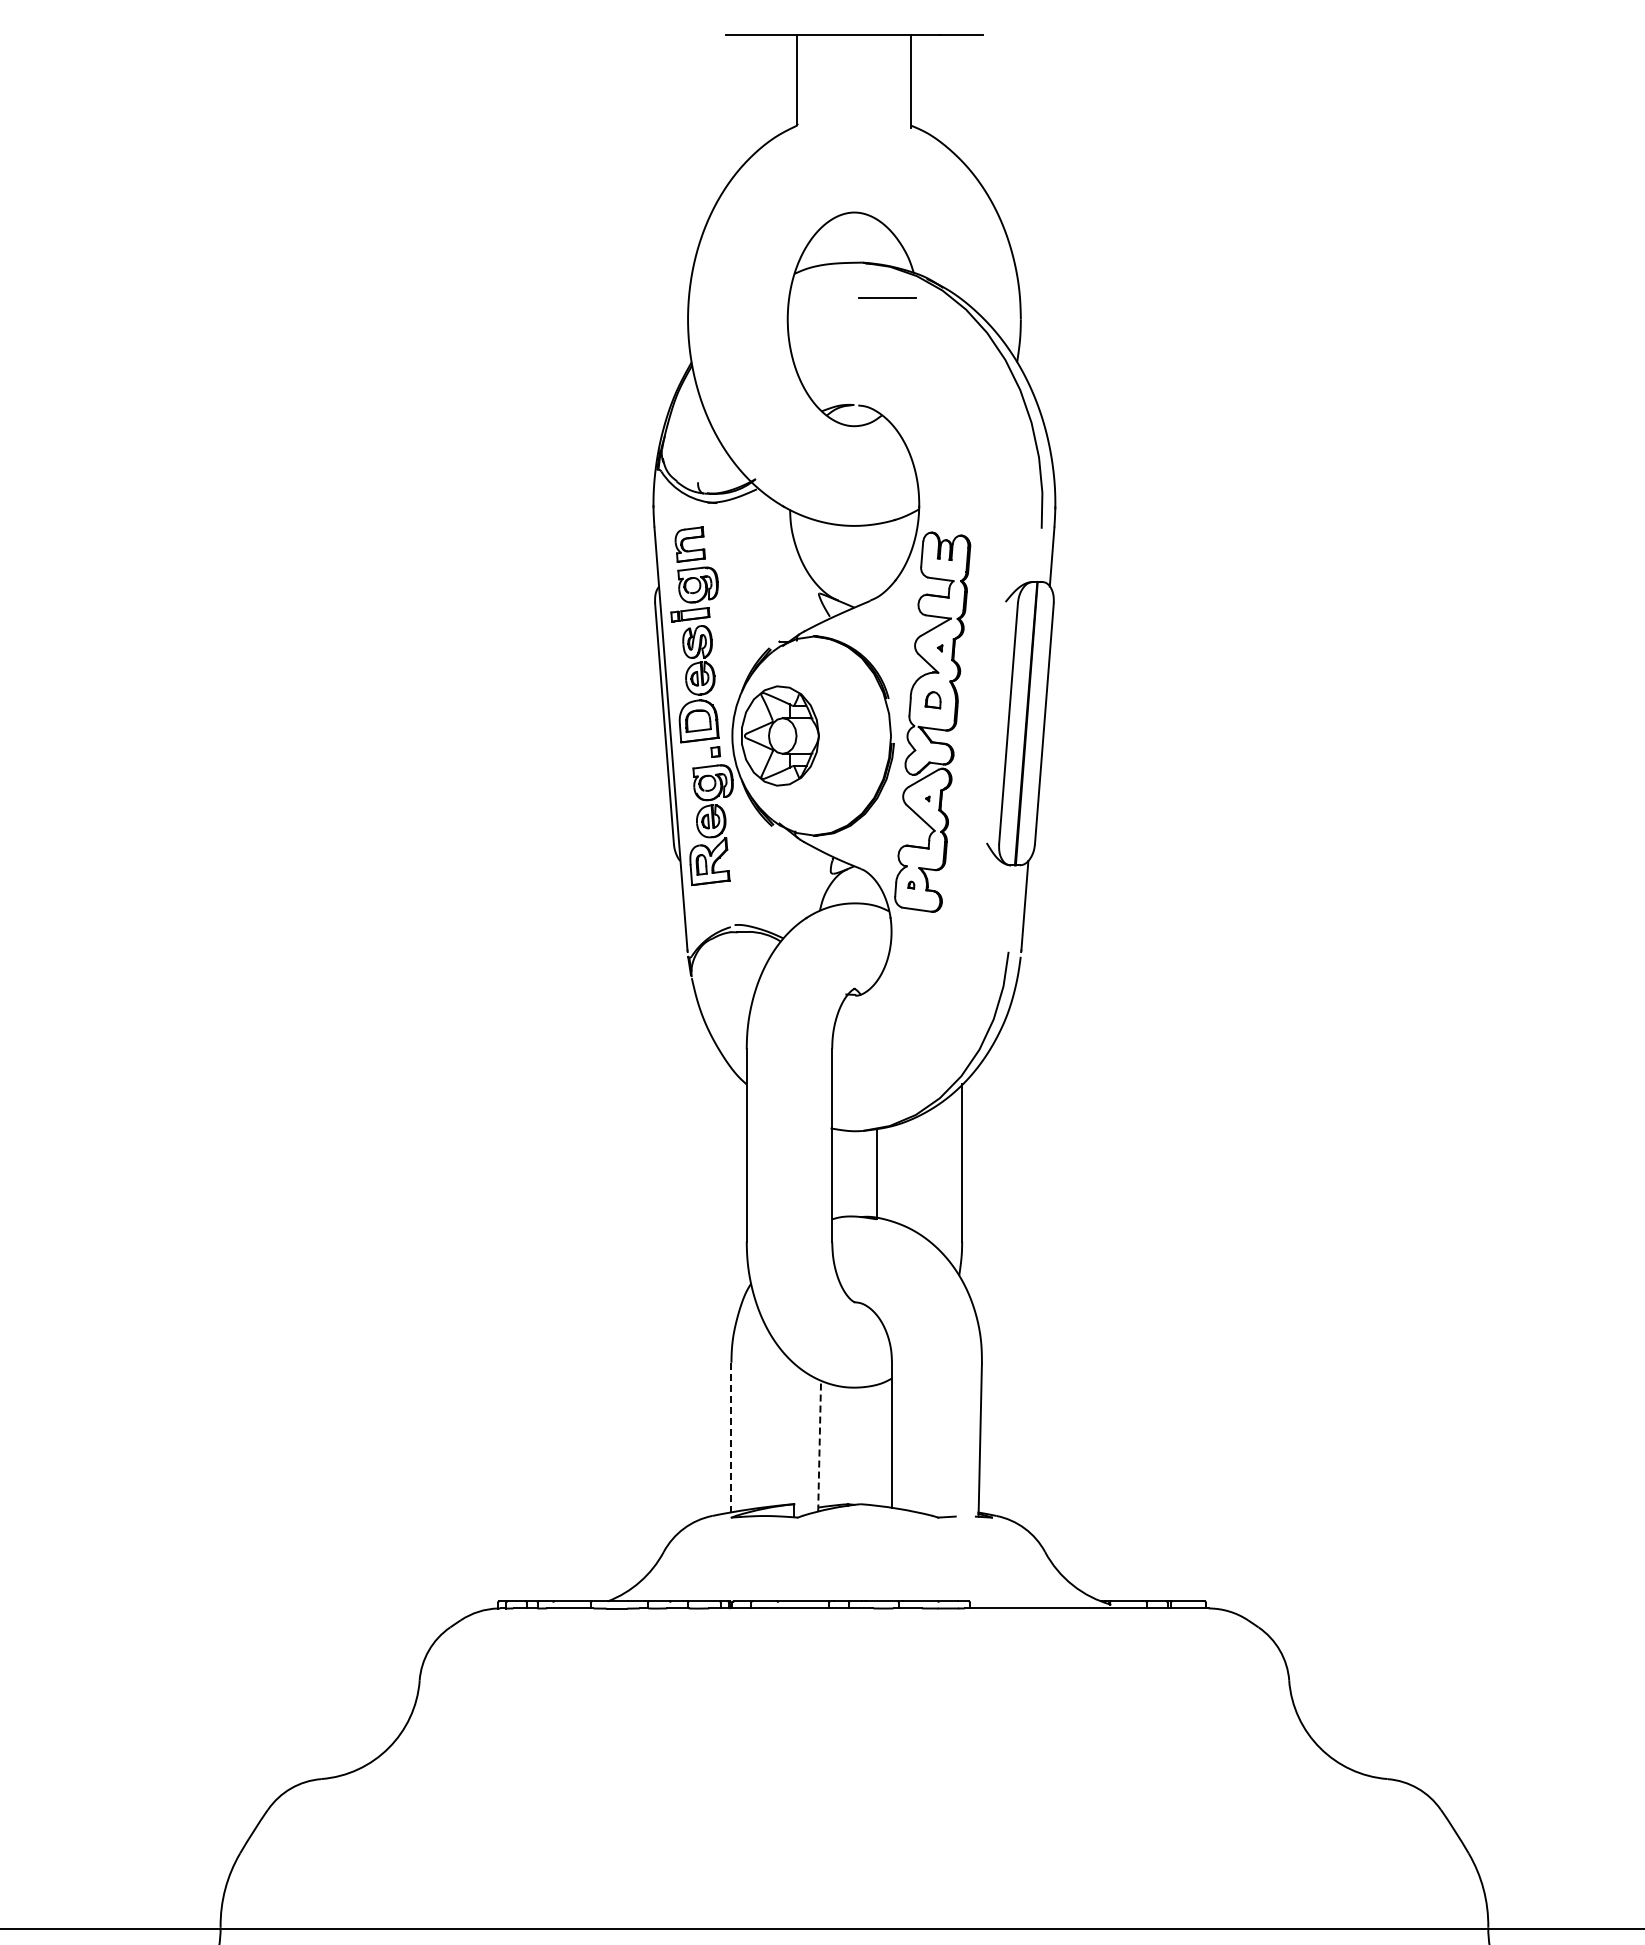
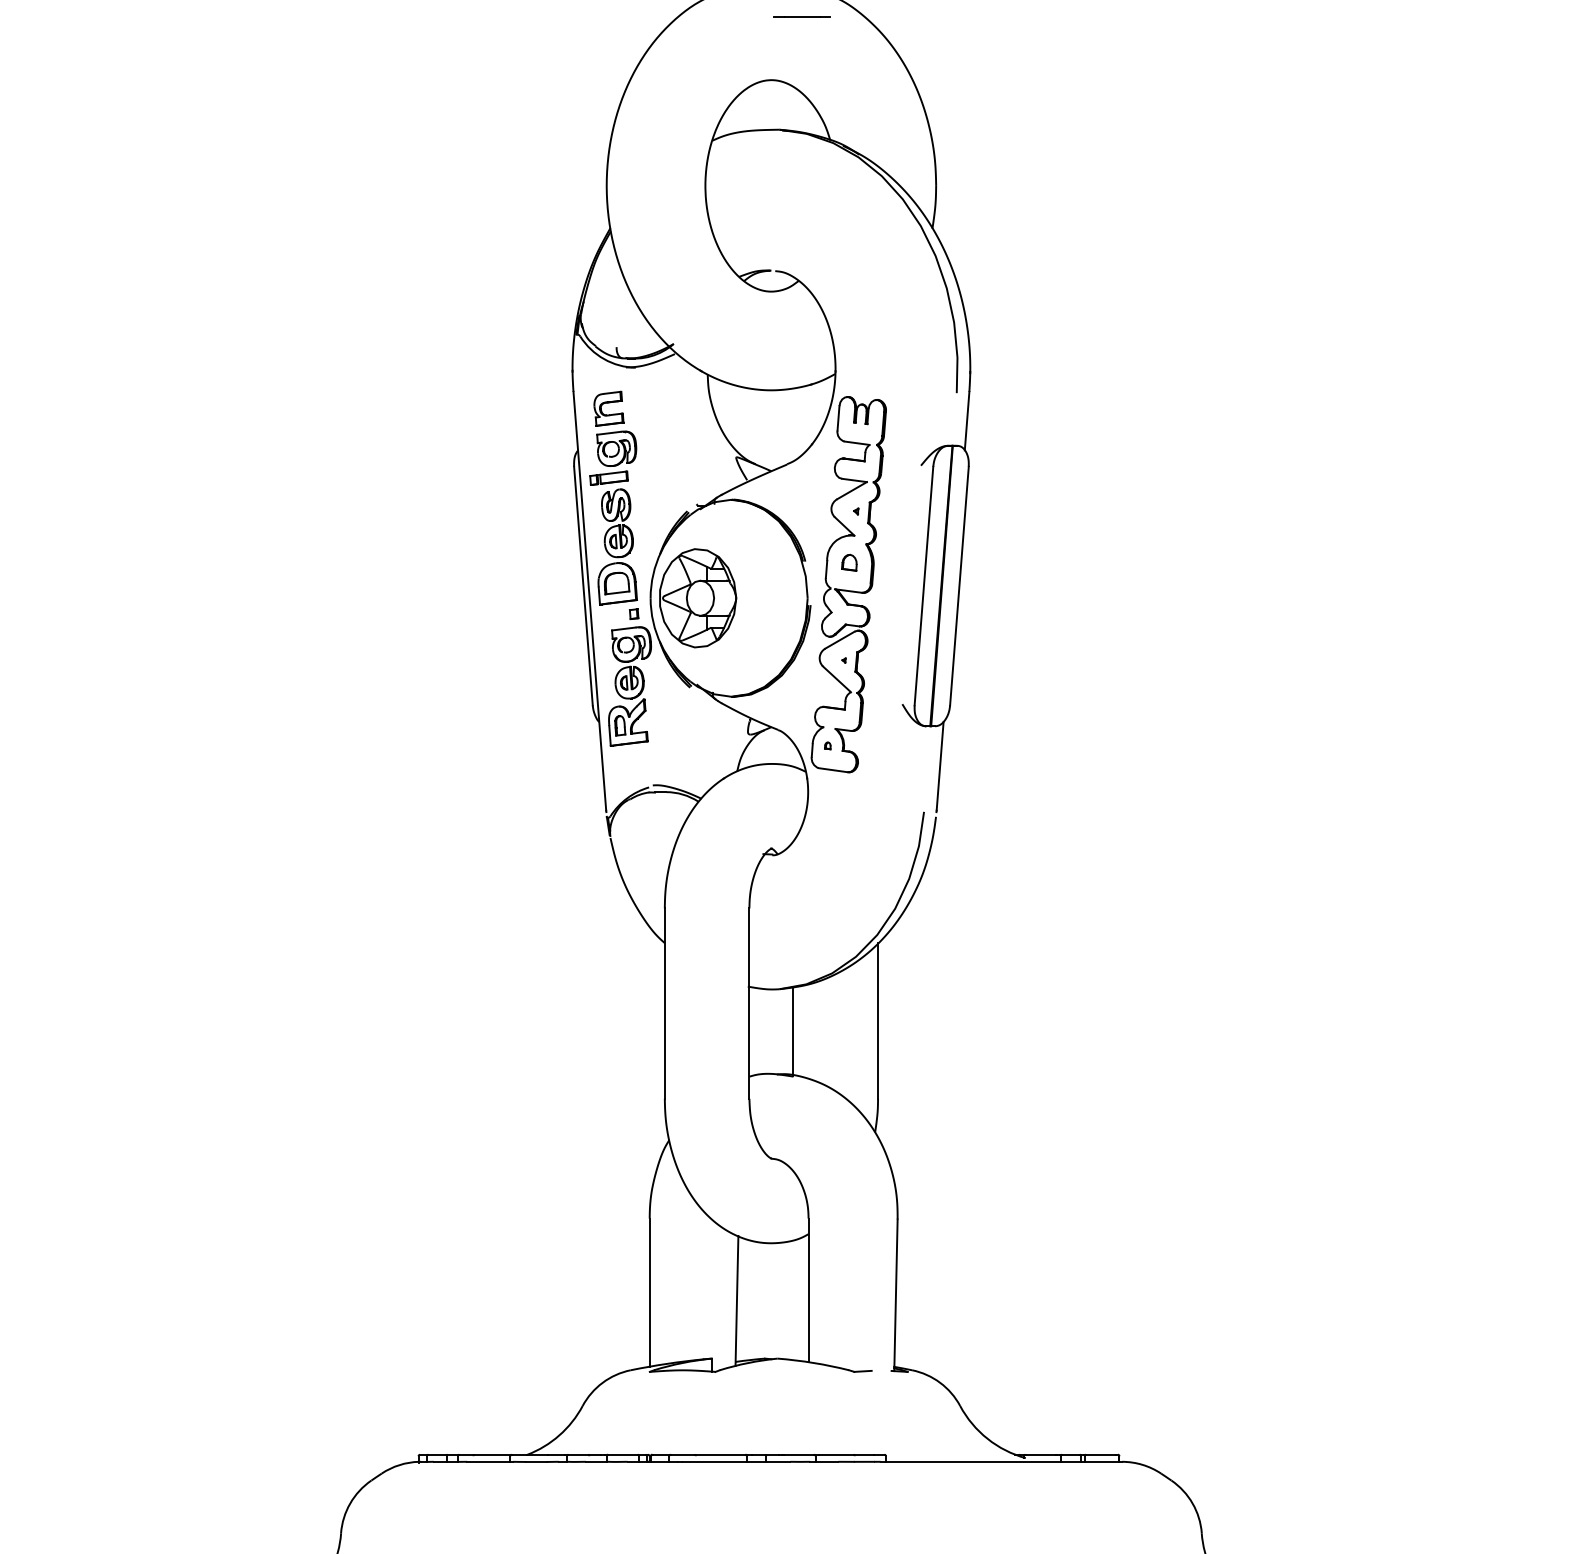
line: (887, 297) -> (802, 15), moved
line: (731, 1437) -> (649, 1292), dashed -> solid
line: (819, 1445) -> (736, 1300), dashed -> solid

